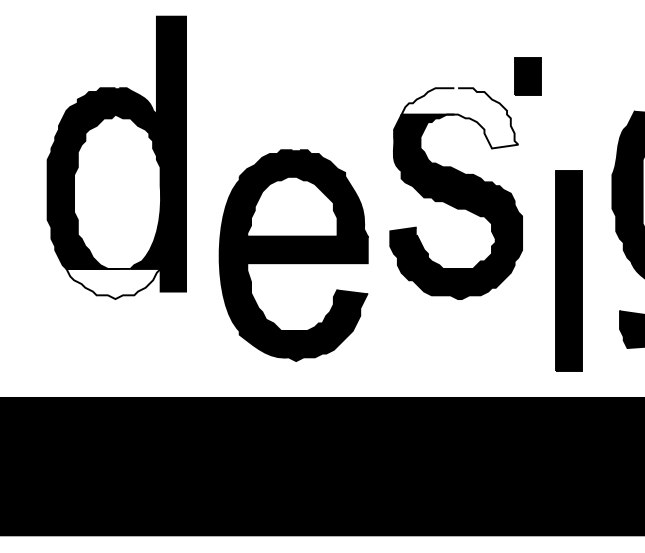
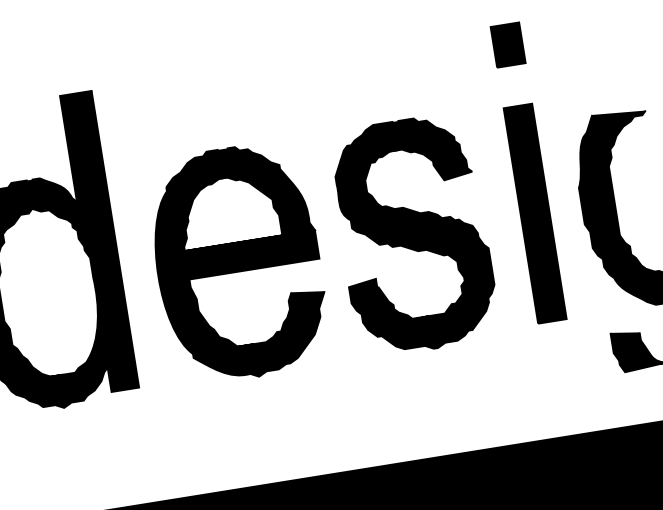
part: (527, 76) -> (507, 45), moved
fill: (459, 118) -> (404, 153), added
part: (293, 255) -> (237, 263), moved
part: (568, 270) -> (534, 213), moved
fill: (113, 283) -> (59, 391), added

